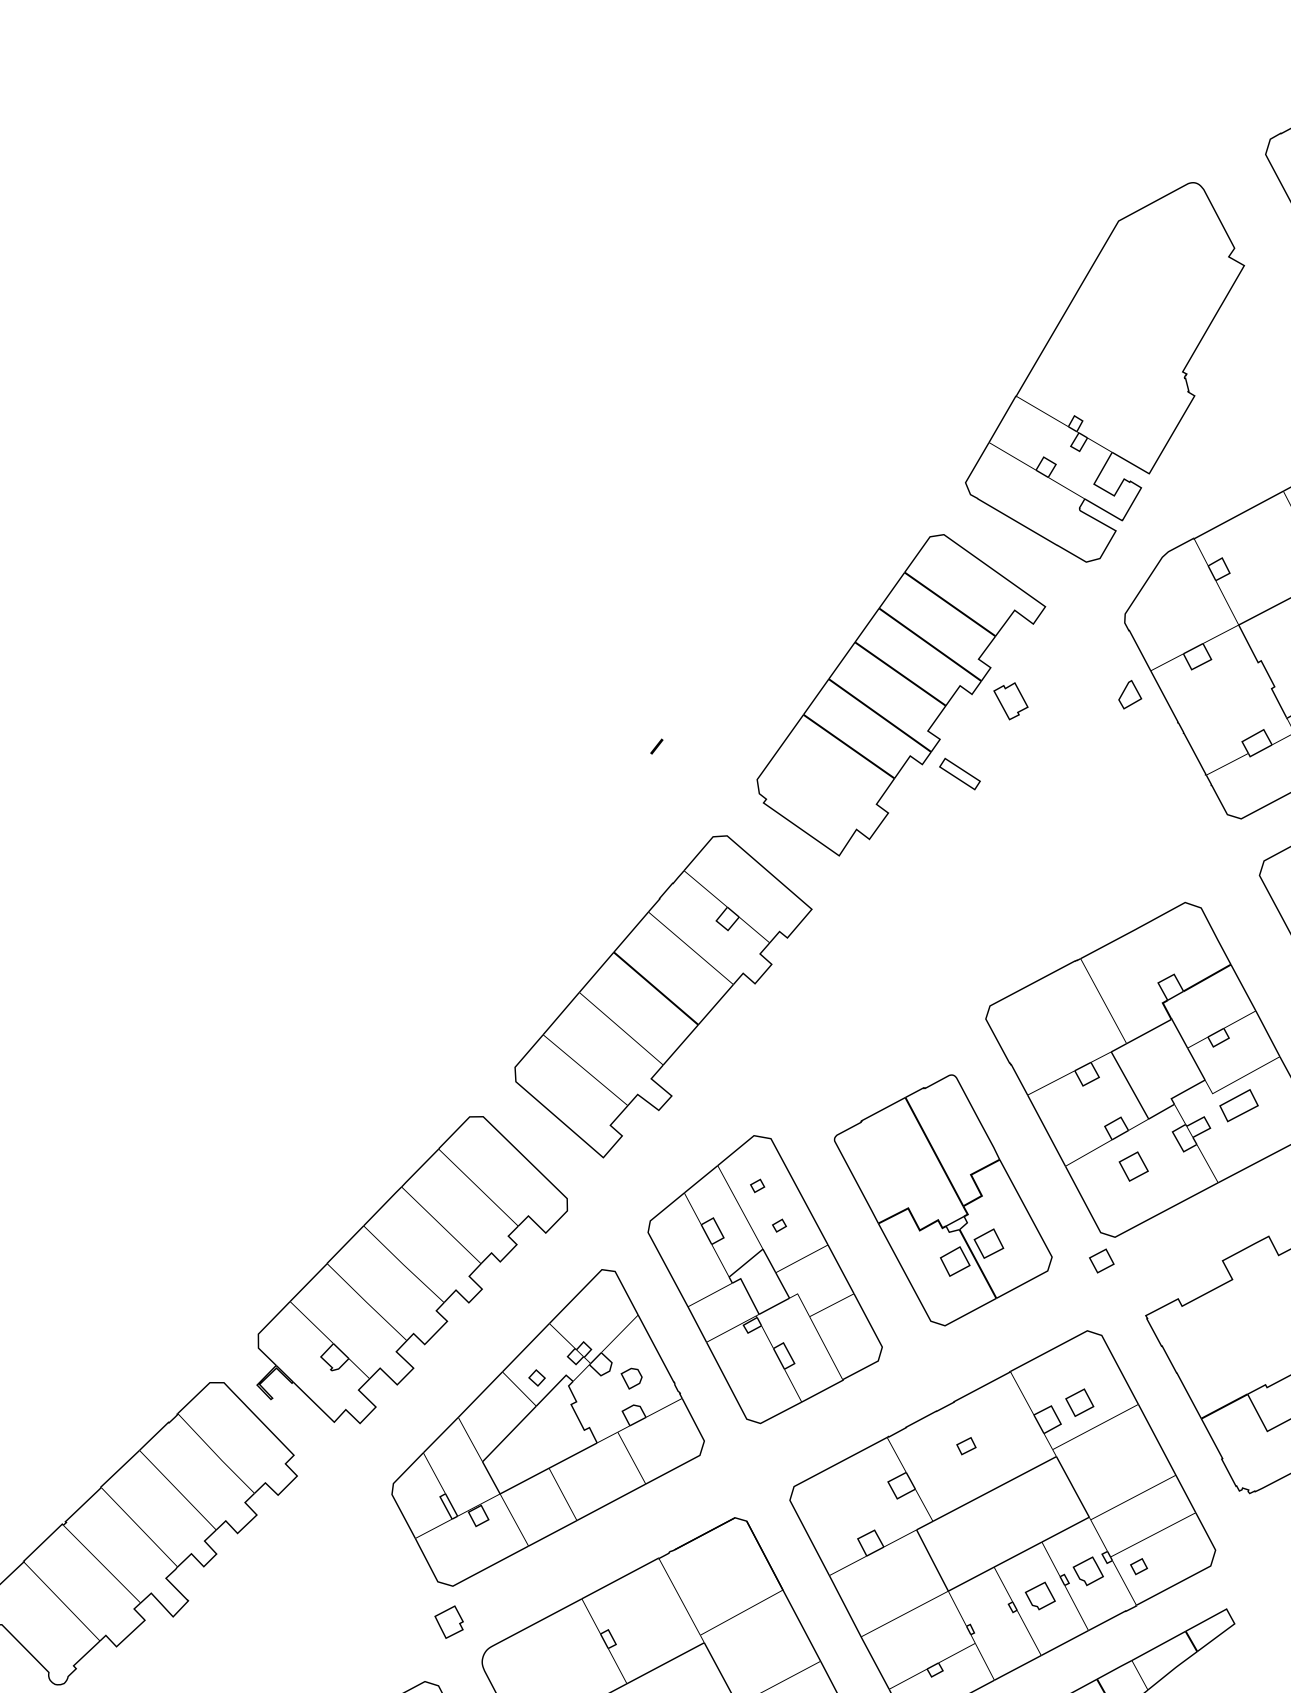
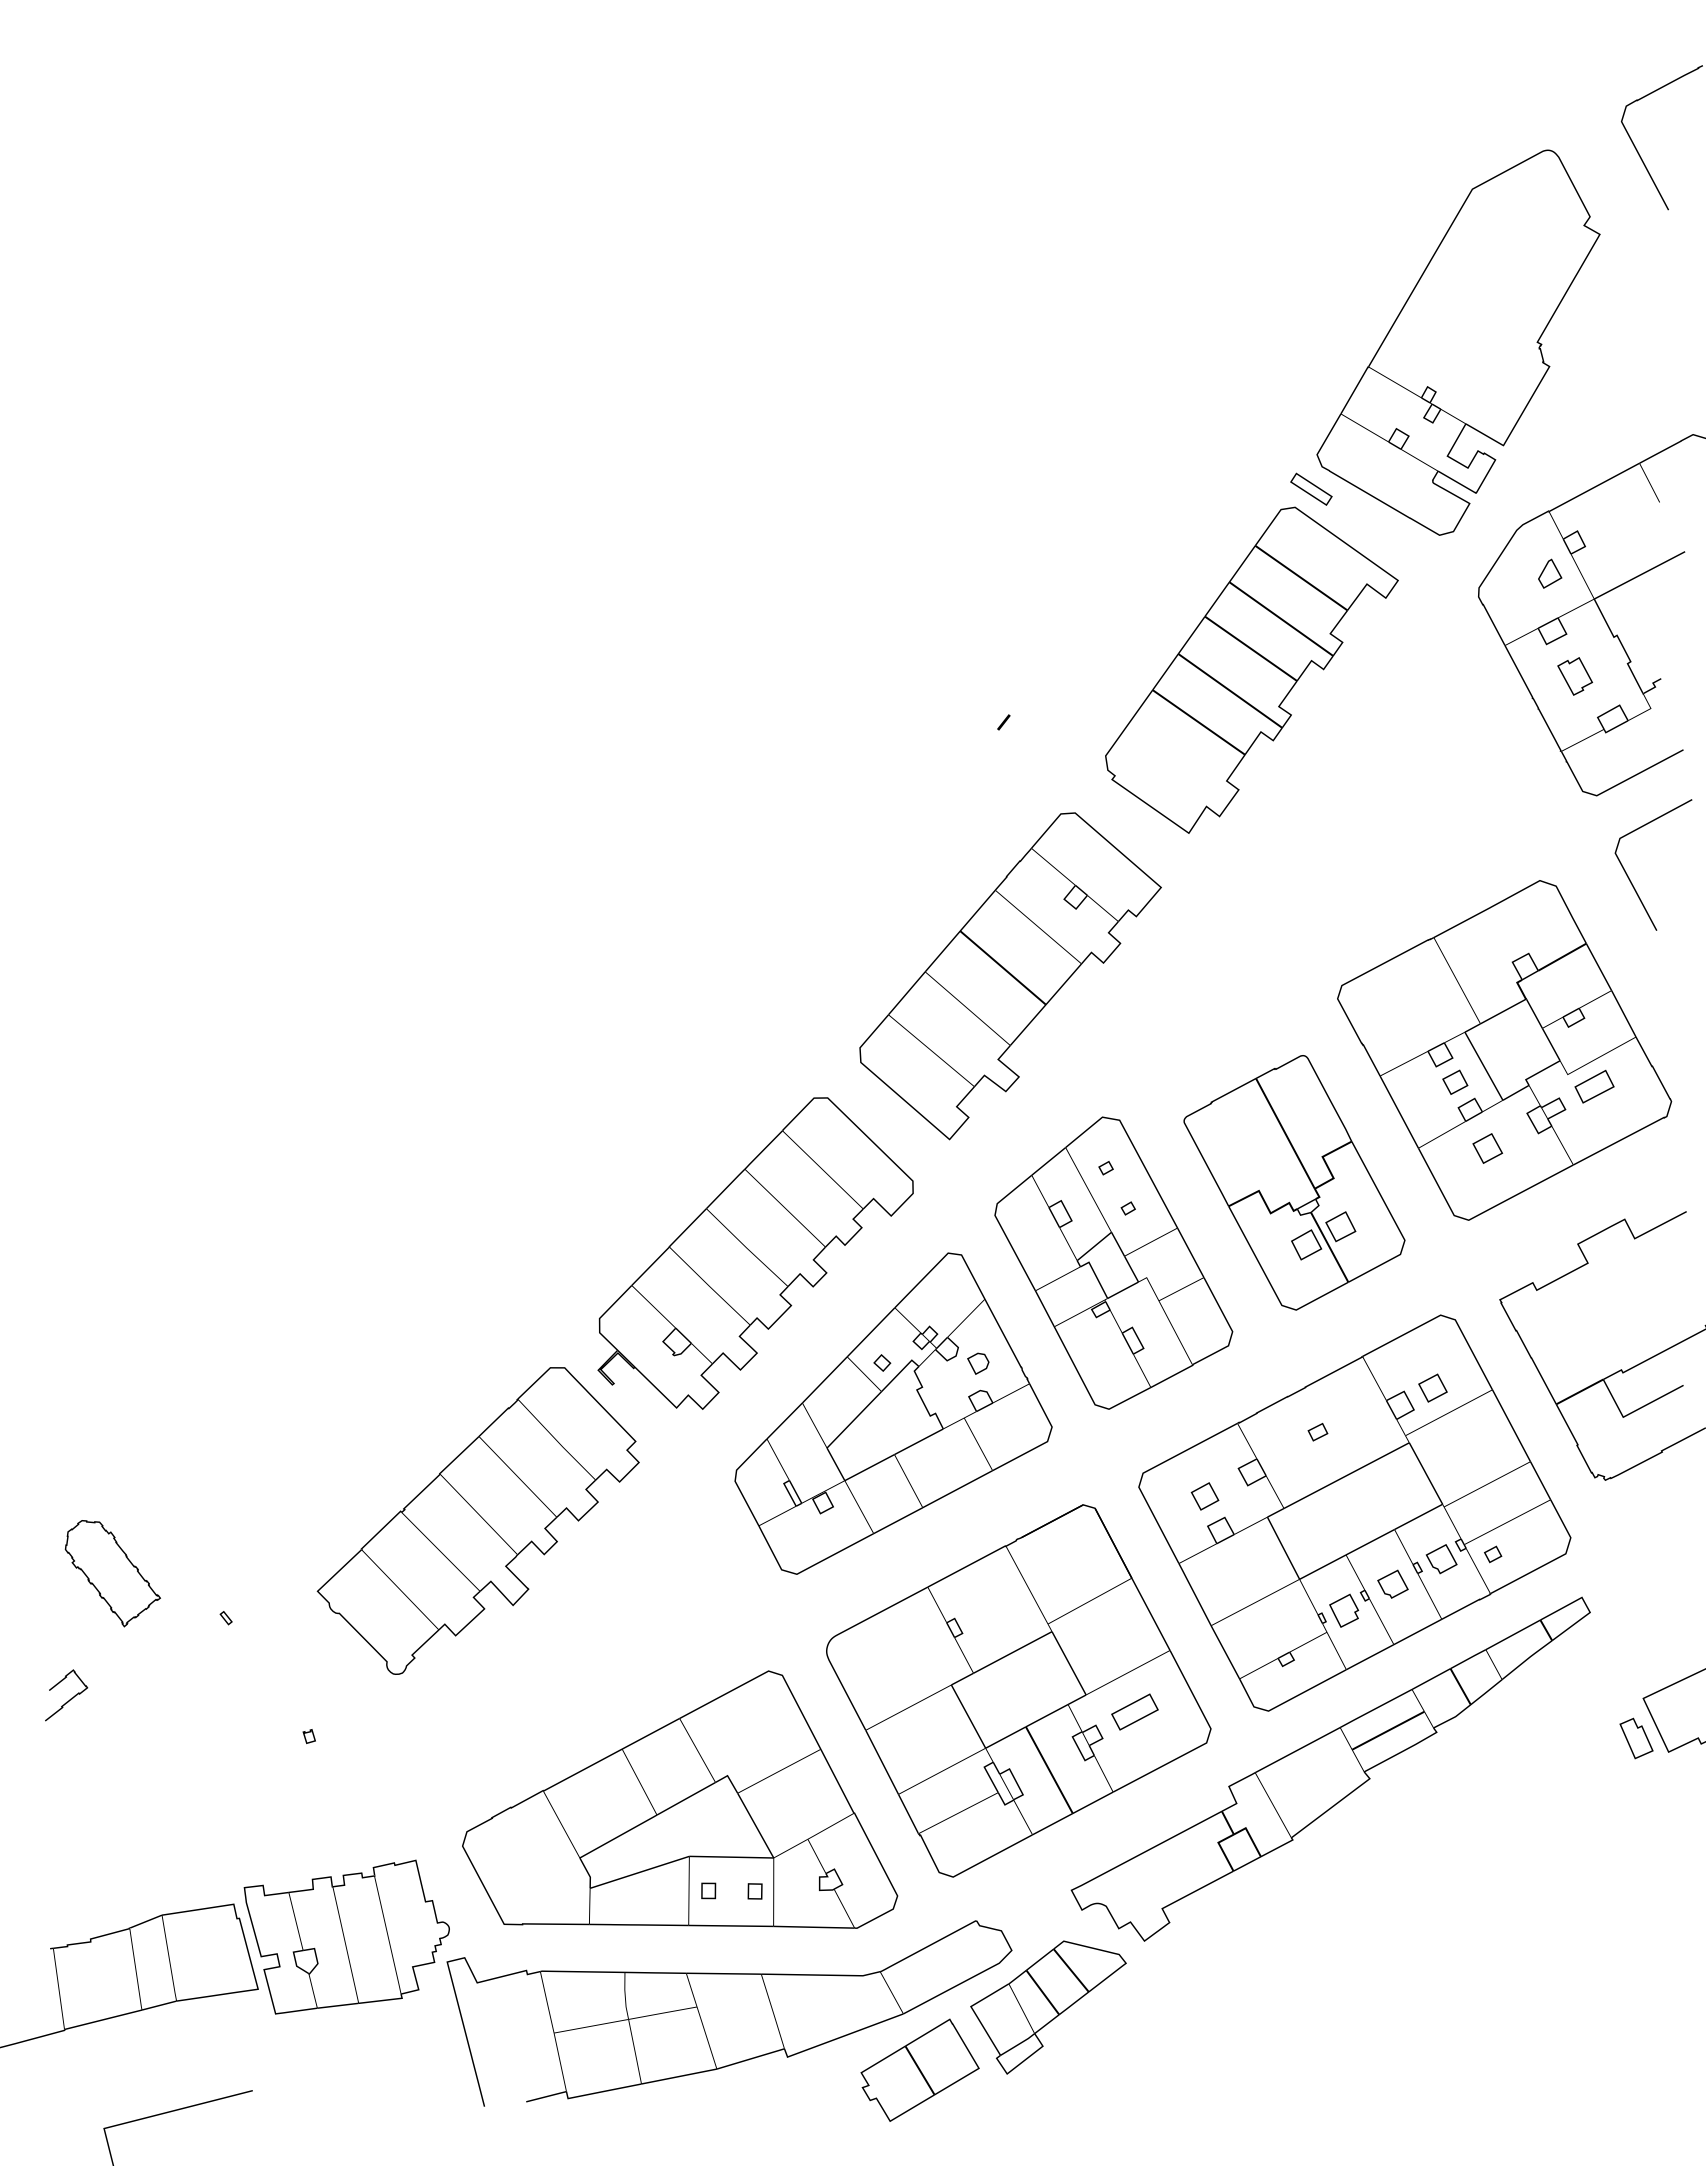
part: (1130, 694) -> (1550, 573), moved
part: (1010, 701) -> (1574, 676), moved
part: (960, 773) -> (1311, 488), moved
part: (1101, 1260) -> (1455, 1081), moved
part: (854, 1509) -> (1204, 1496), added
part: (449, 1621) -> (1344, 1610), moved

